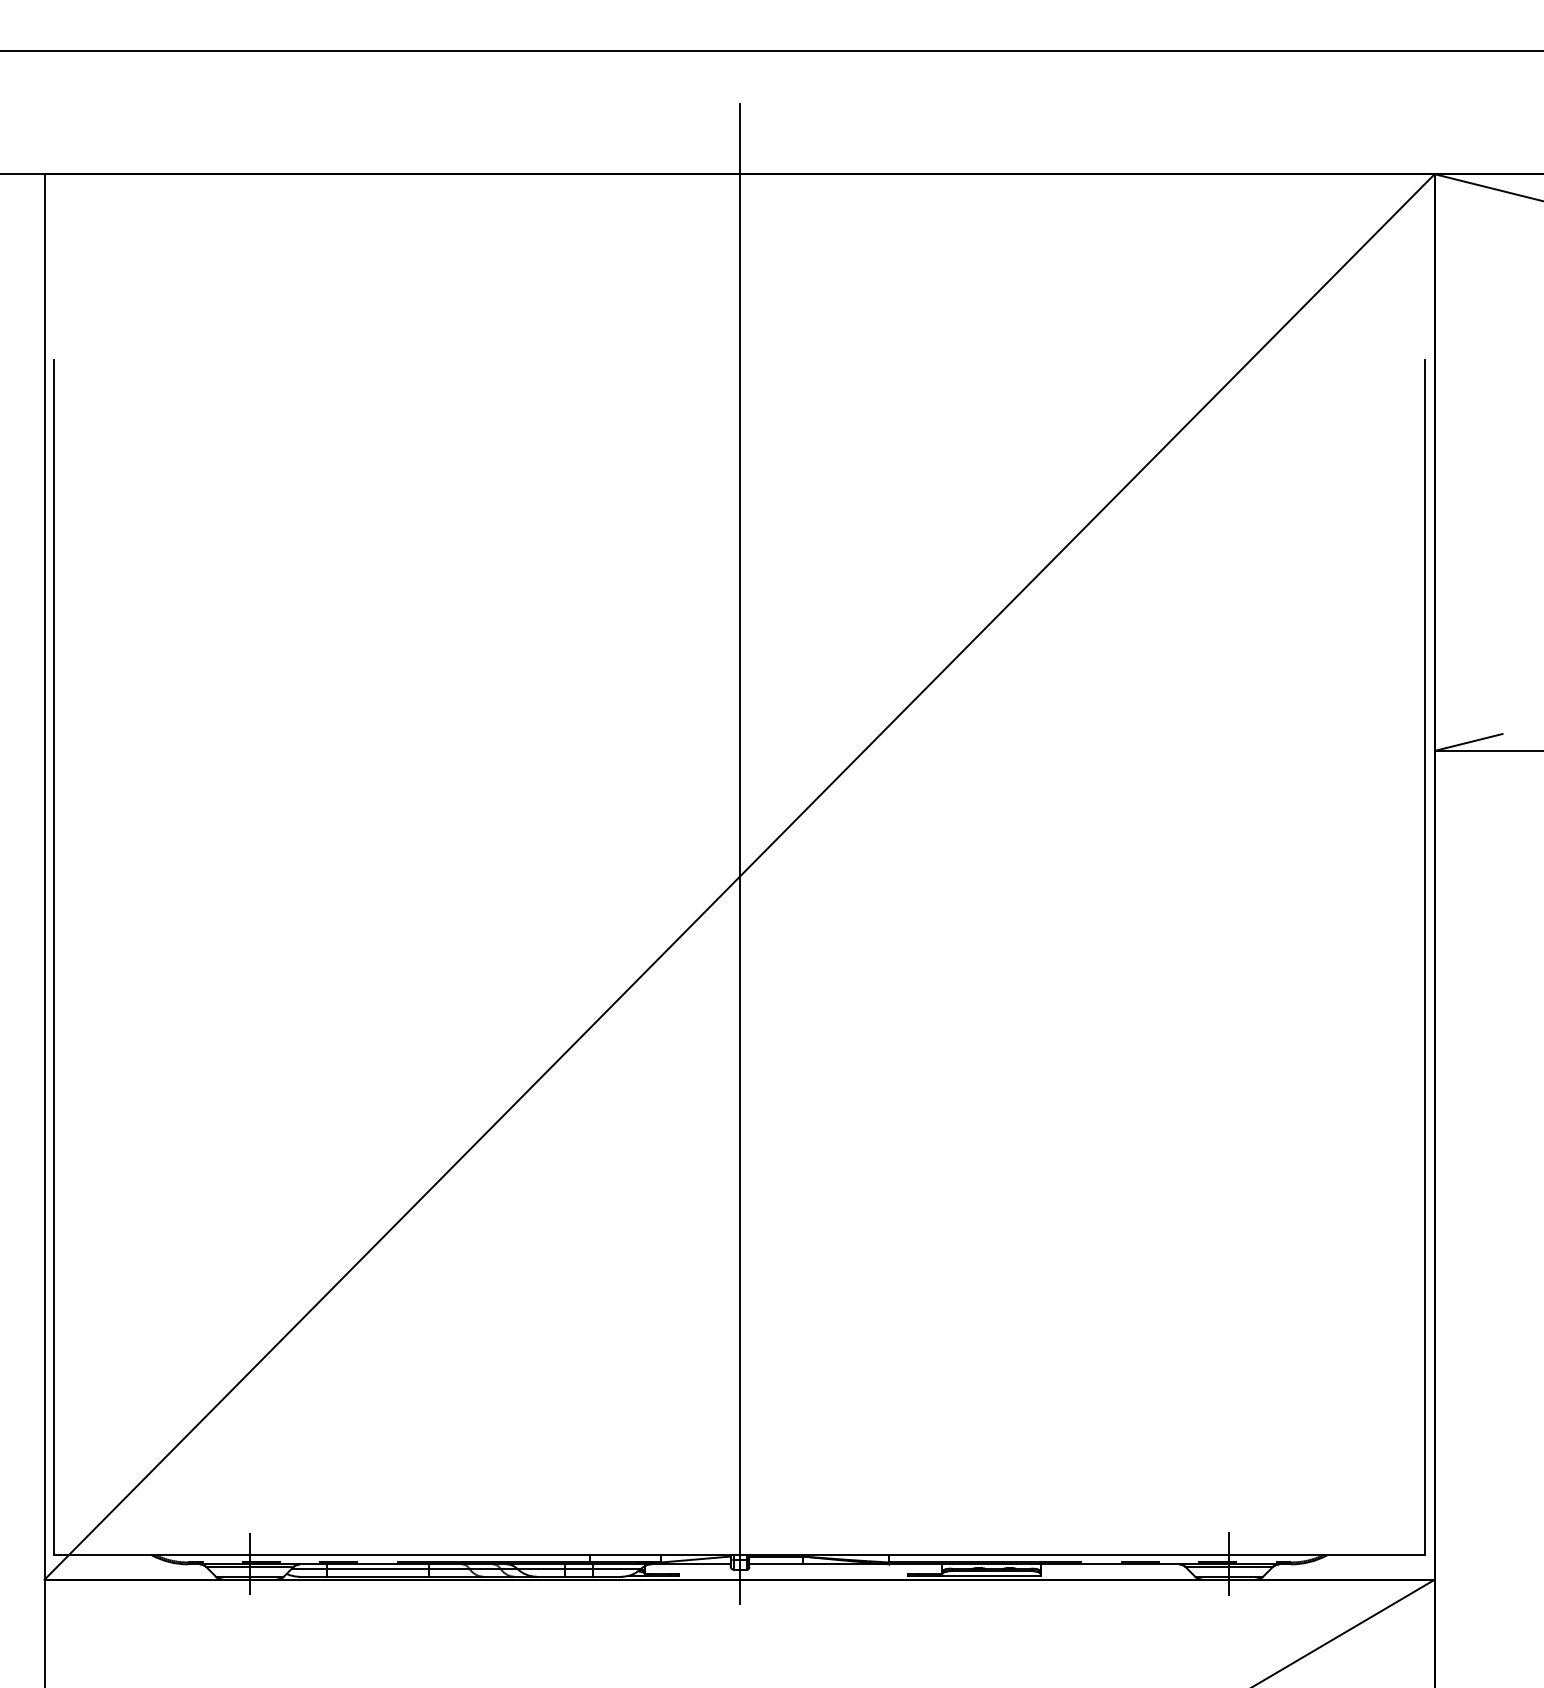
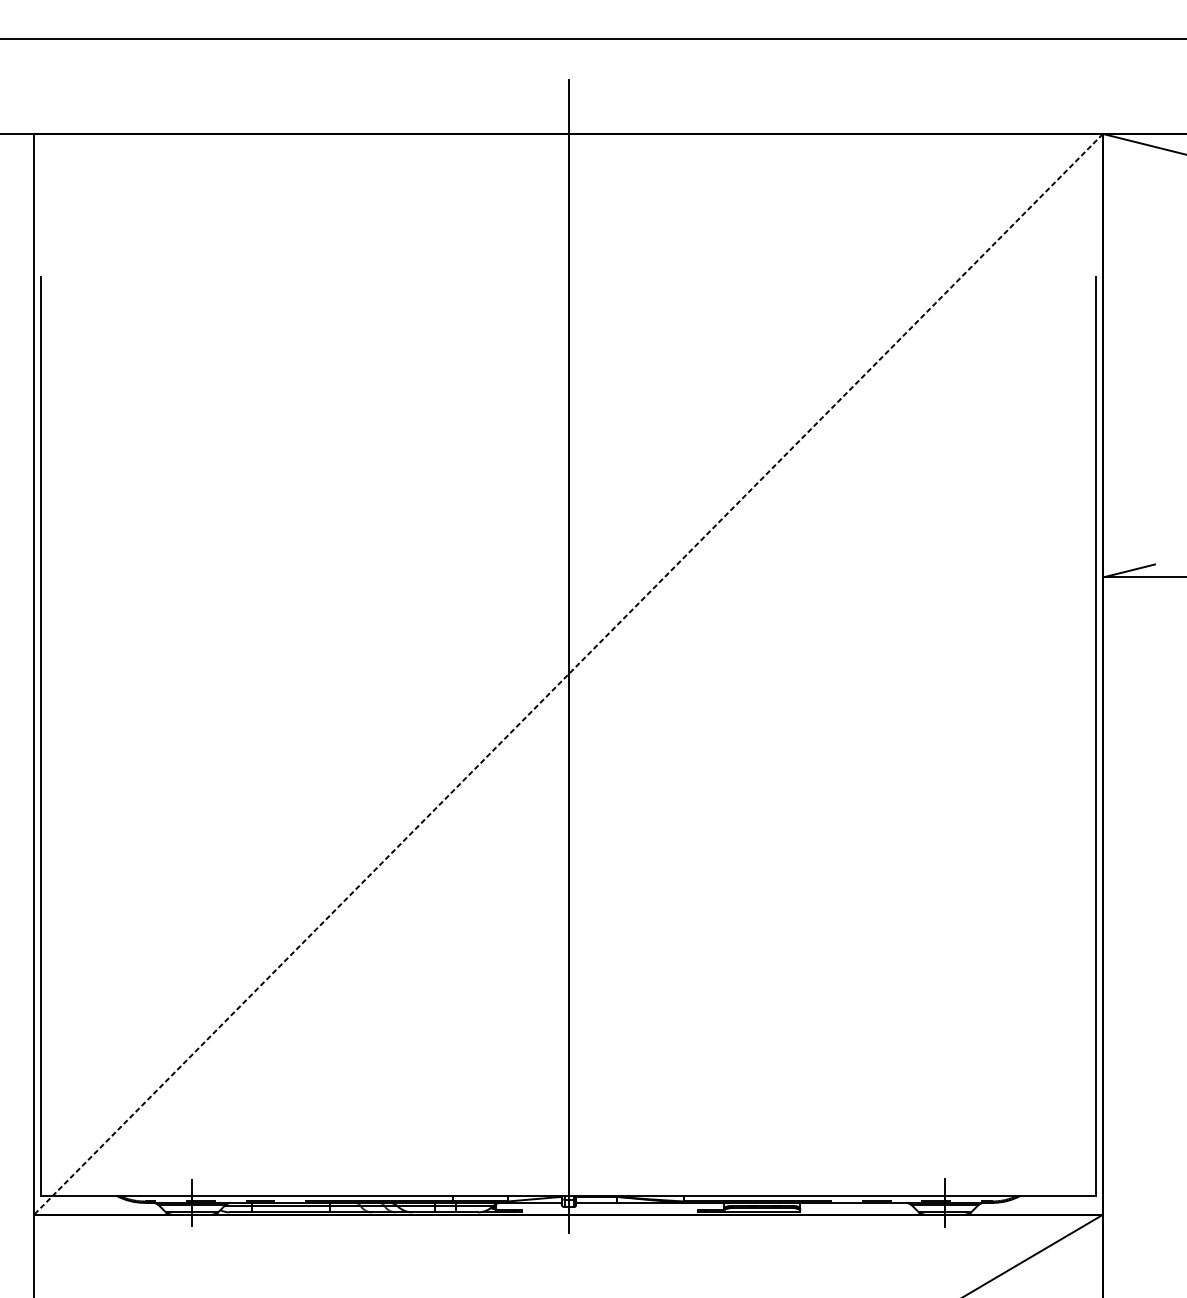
line: (739, 877) -> (568, 674), solid -> dashed

